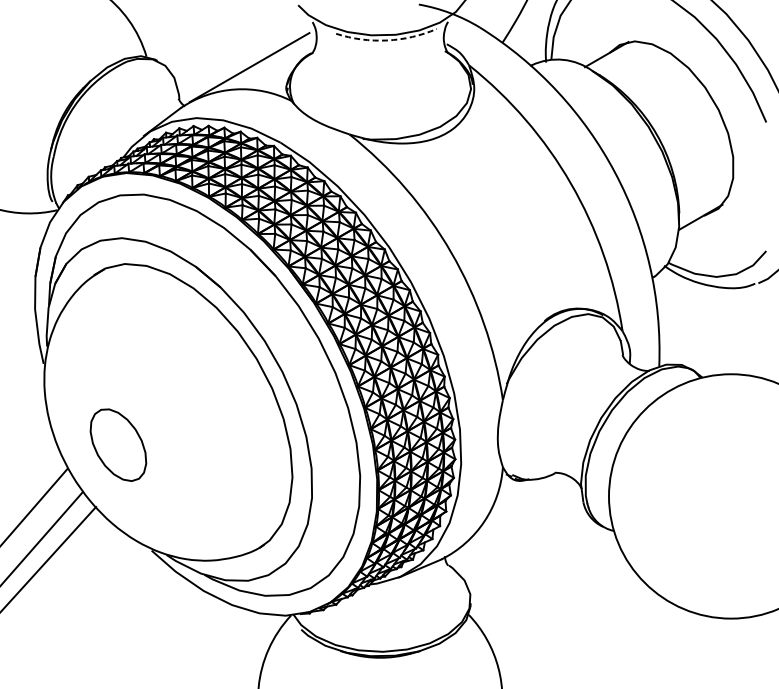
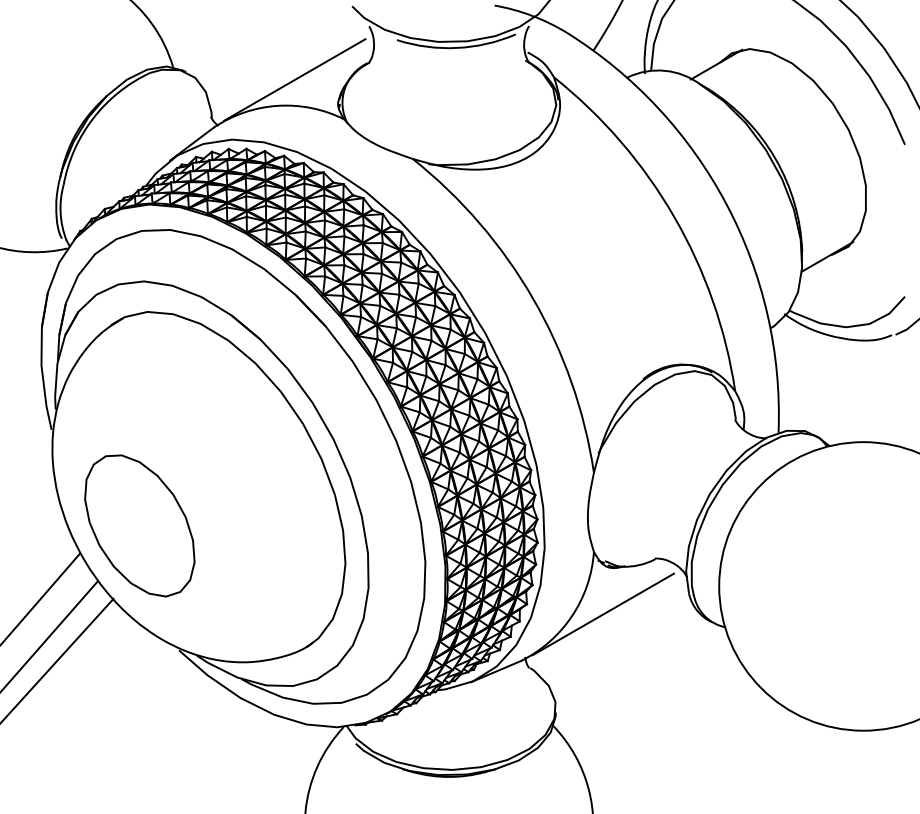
arc: (386, 40) -> (456, 47), dashed -> solid
part: (118, 444) -> (139, 525), size x1.67
line: (511, 520) -> (603, 614), added

